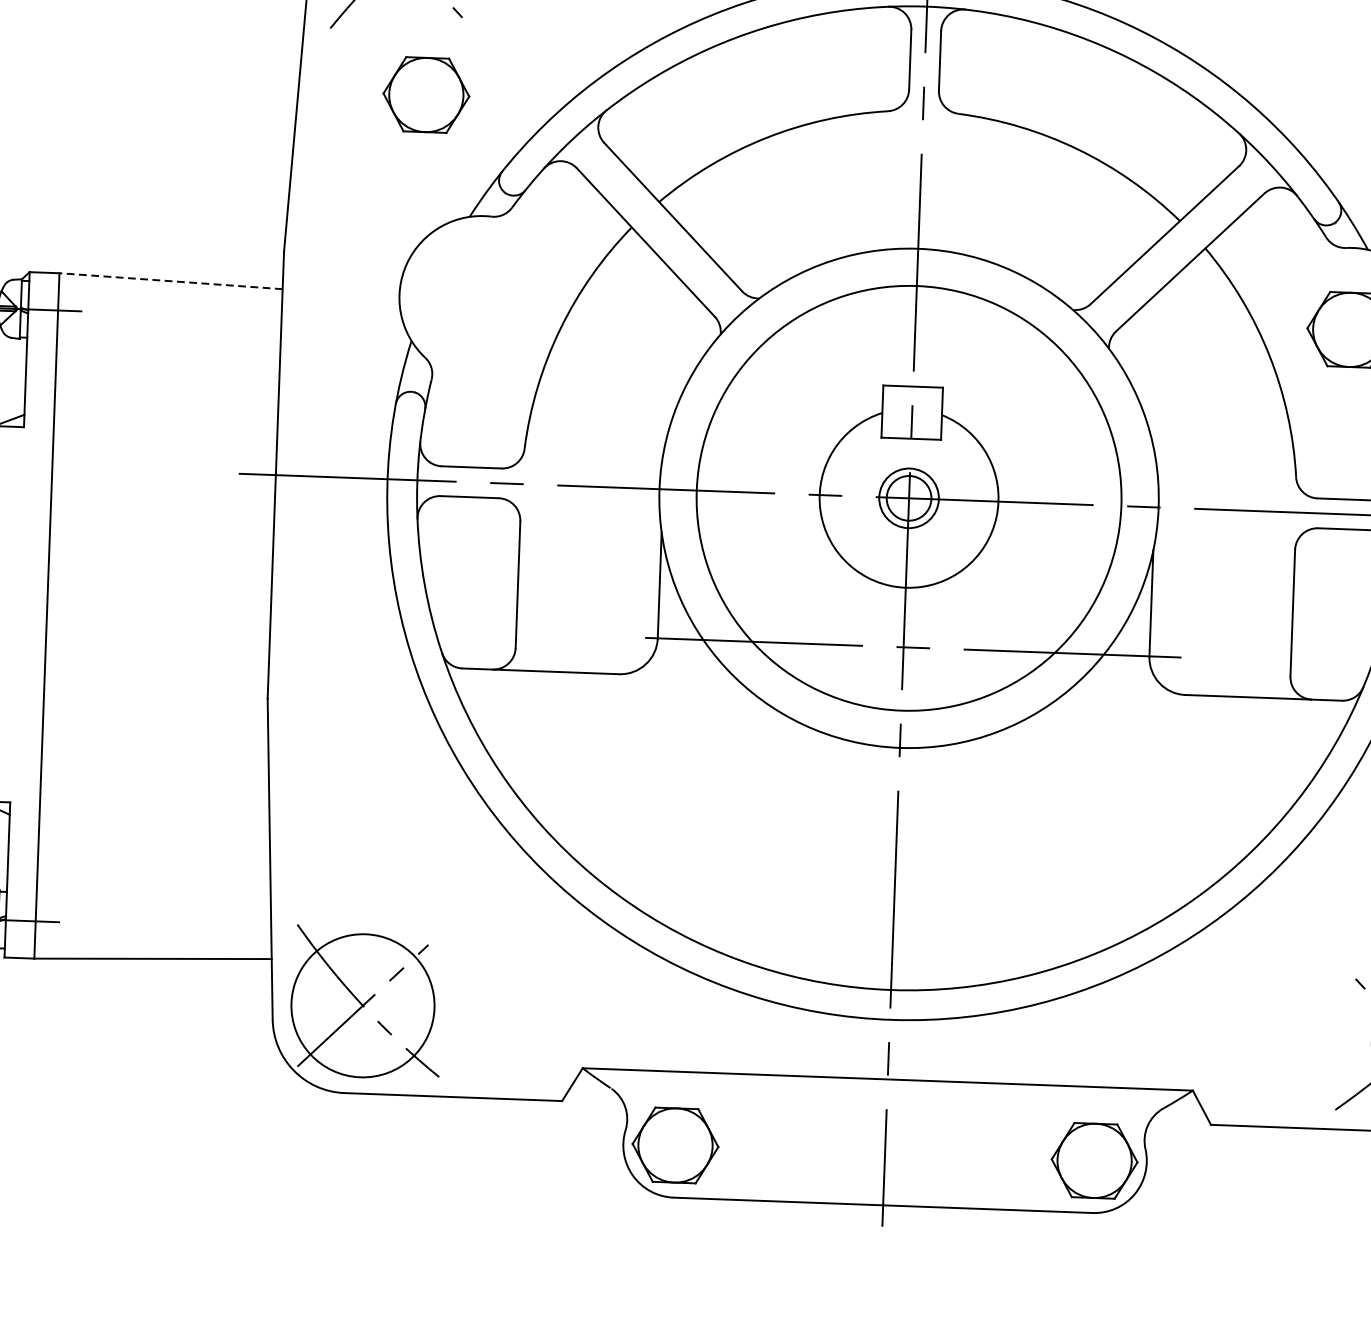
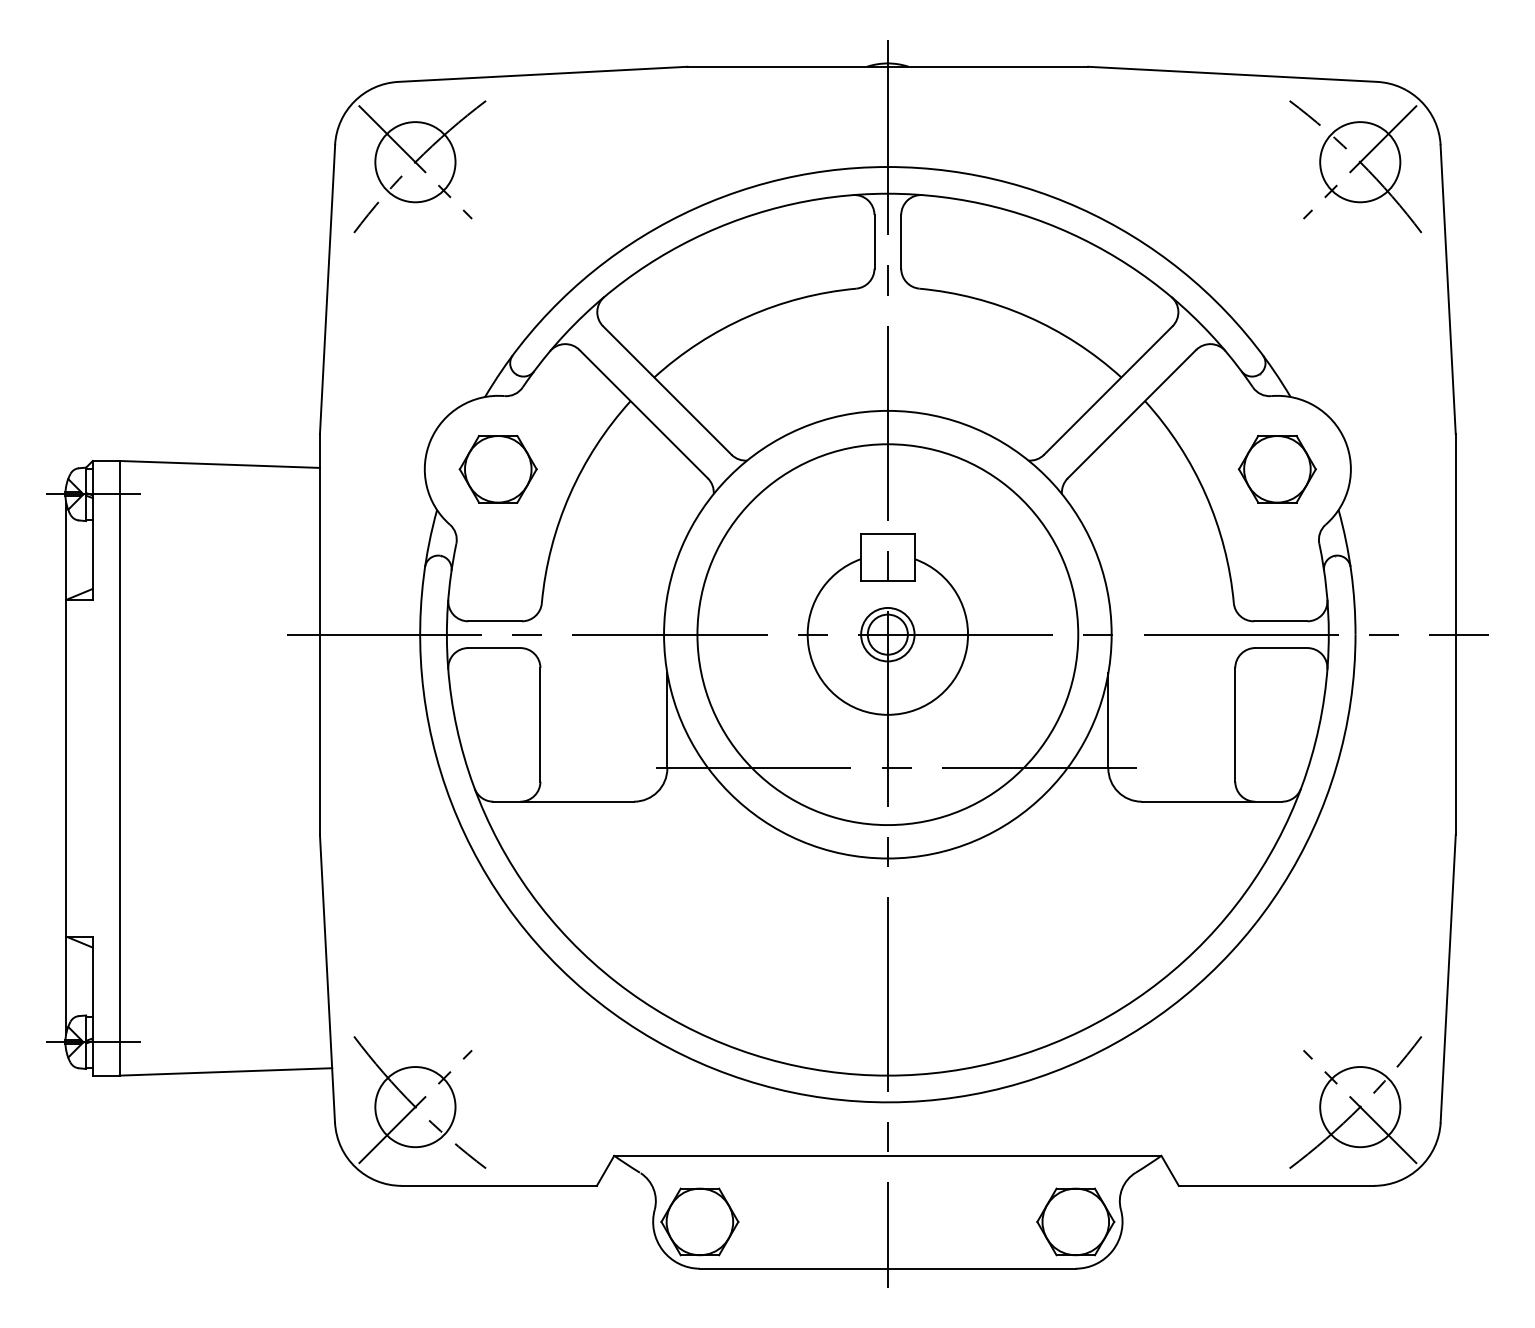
part: (425, 95) -> (497, 469), moved
line: (170, 281) -> (219, 464), dashed -> solid
circle: (363, 1006) -> (415, 1107), size x0.62

